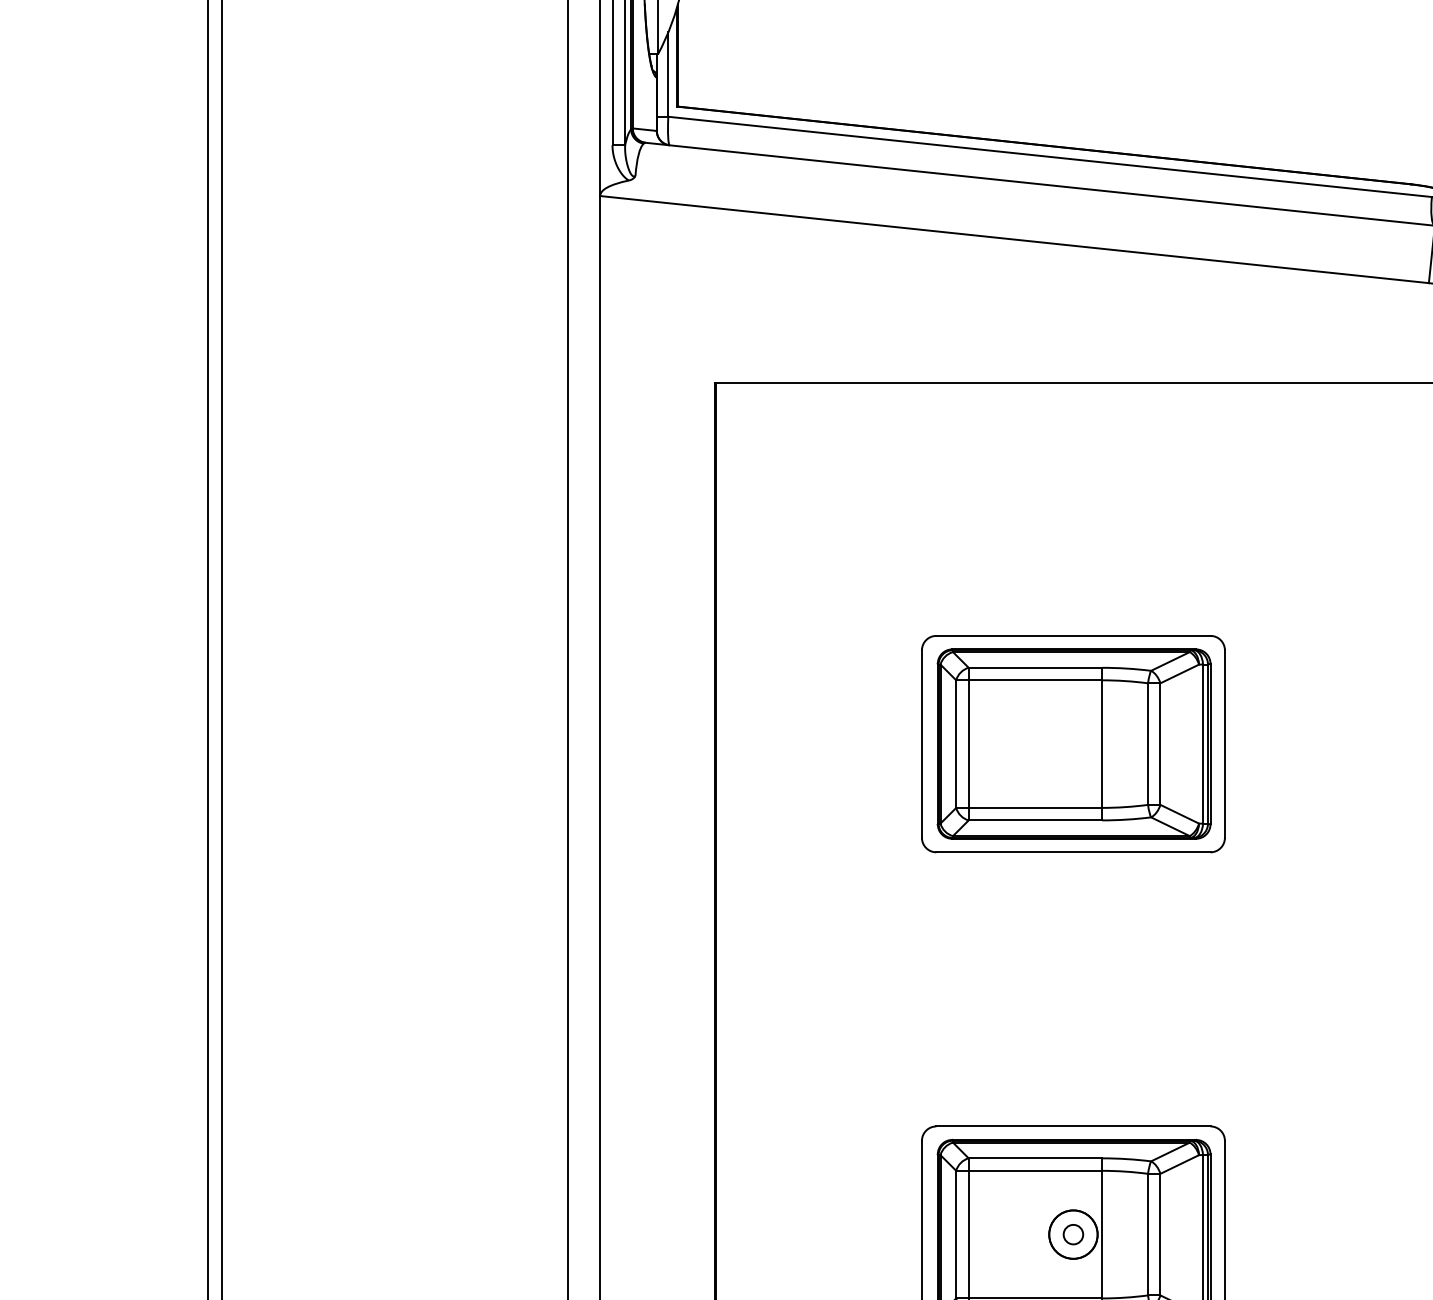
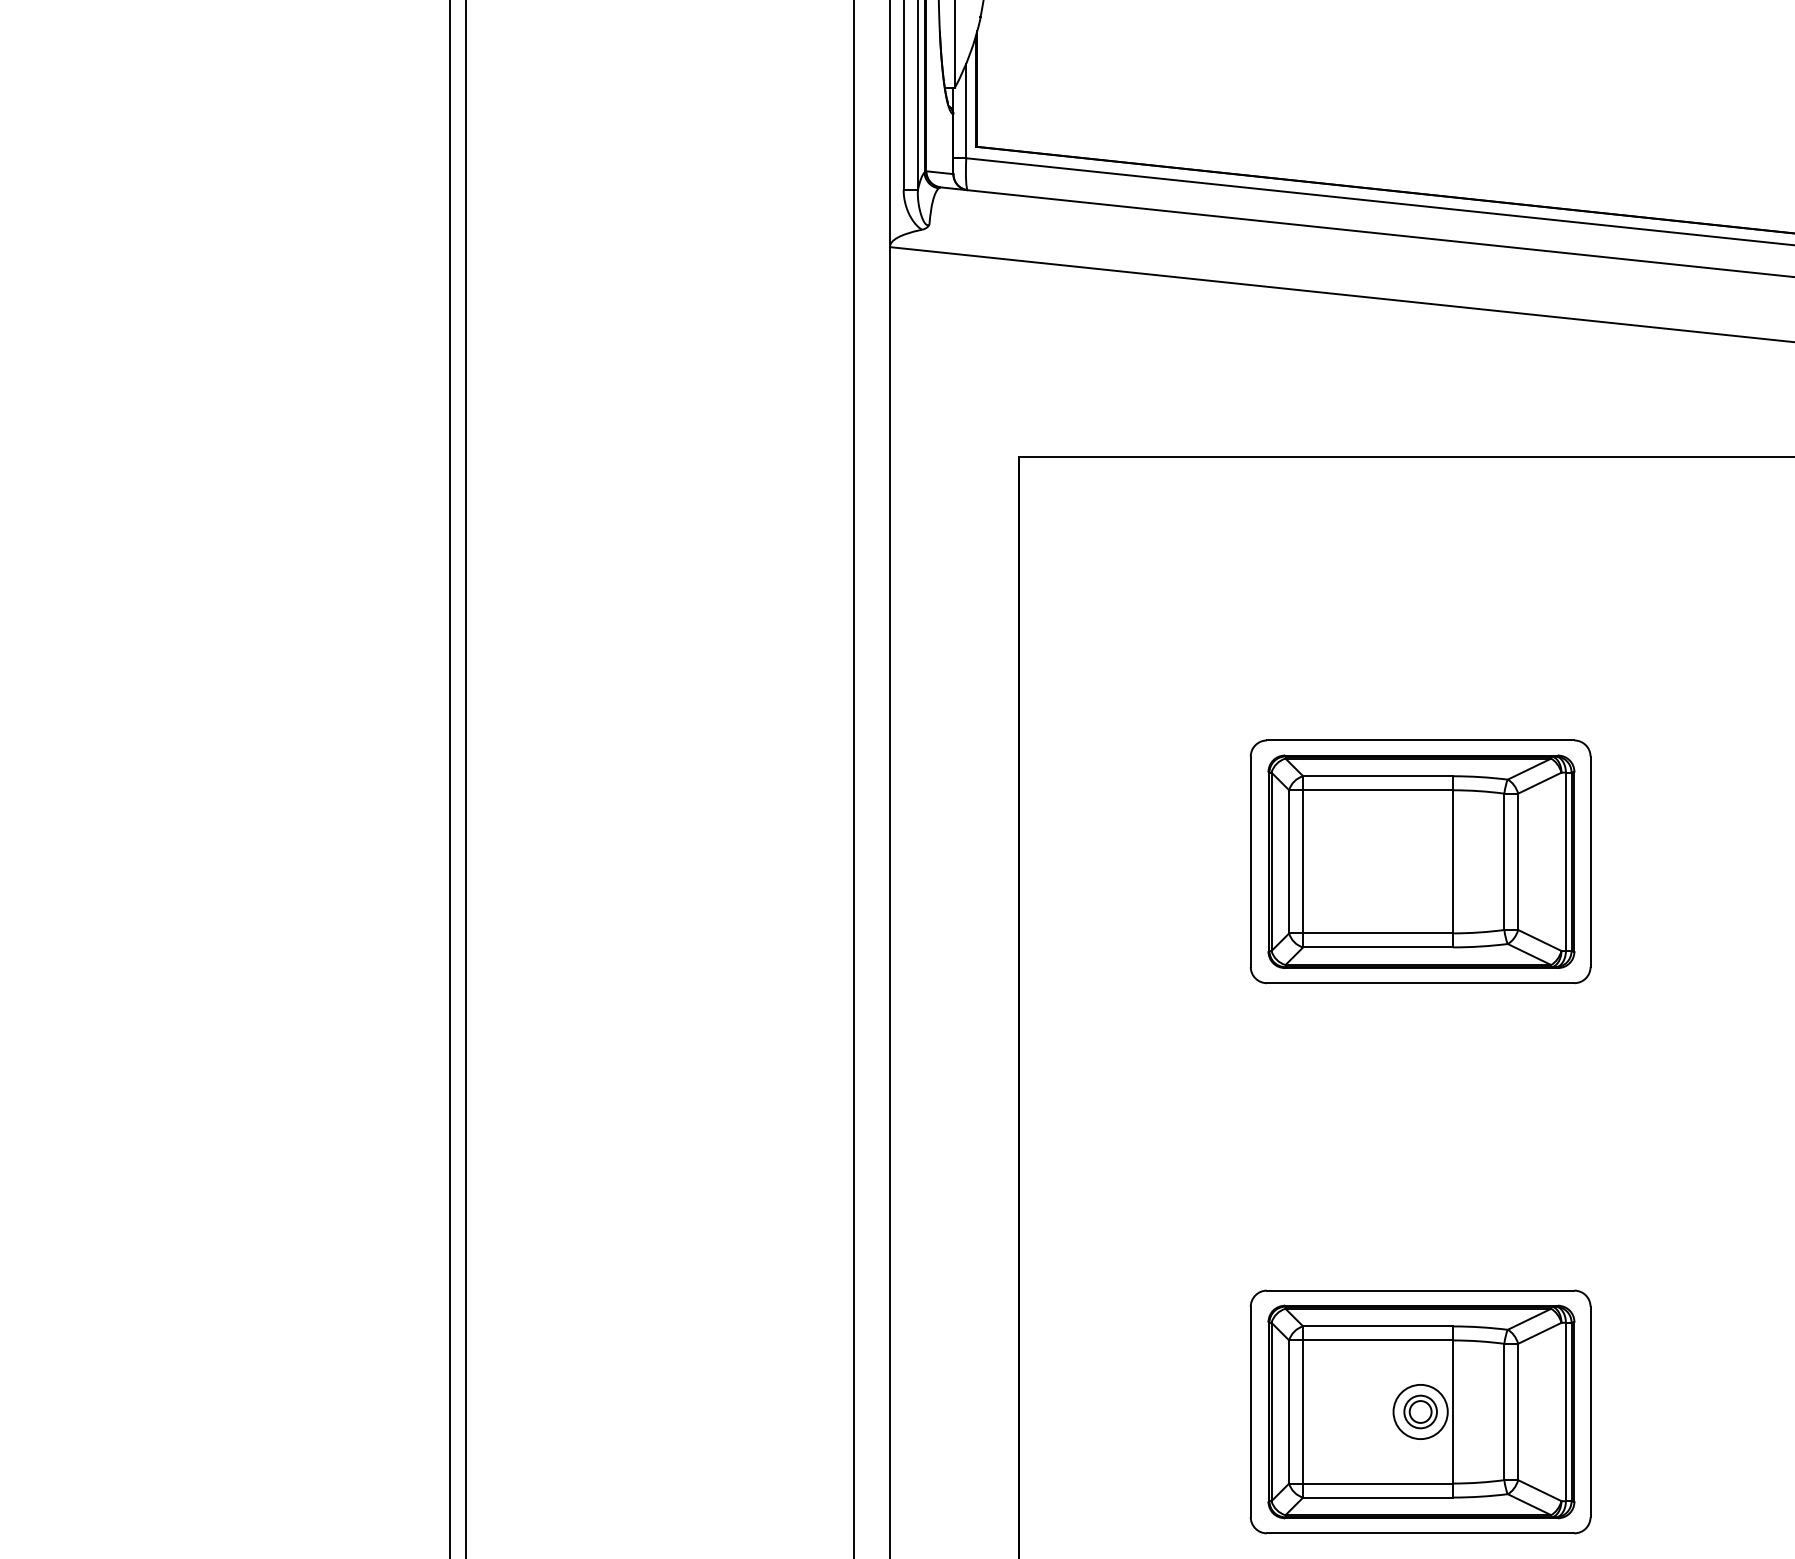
circle: (1073, 1234) -> (1420, 1411), size x0.6

